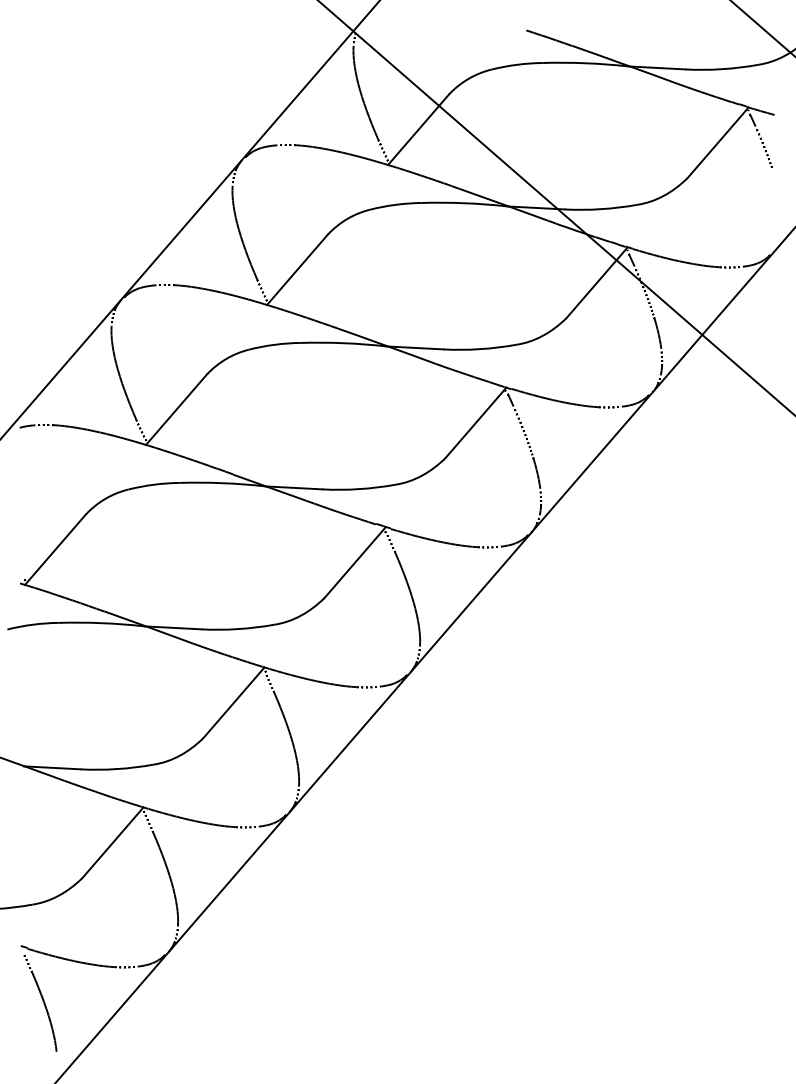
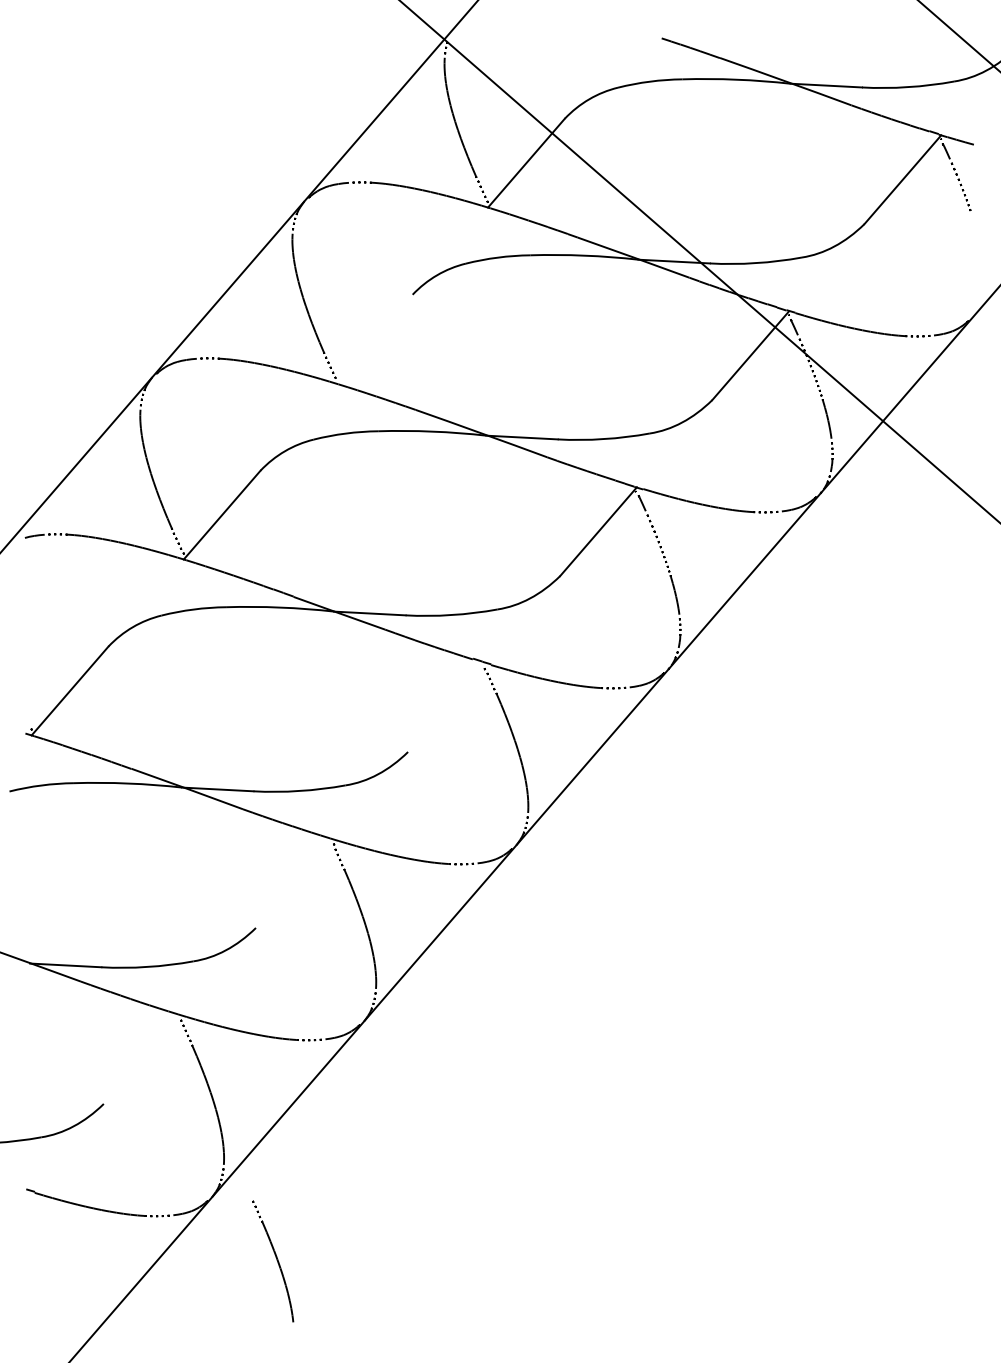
line: (296, 269) -> (373, 338), removed
line: (355, 562) -> (446, 707), removed
line: (233, 702) -> (293, 883), removed
line: (112, 842) -> (141, 1059), removed
part: (40, 1003) -> (273, 1261), moved

